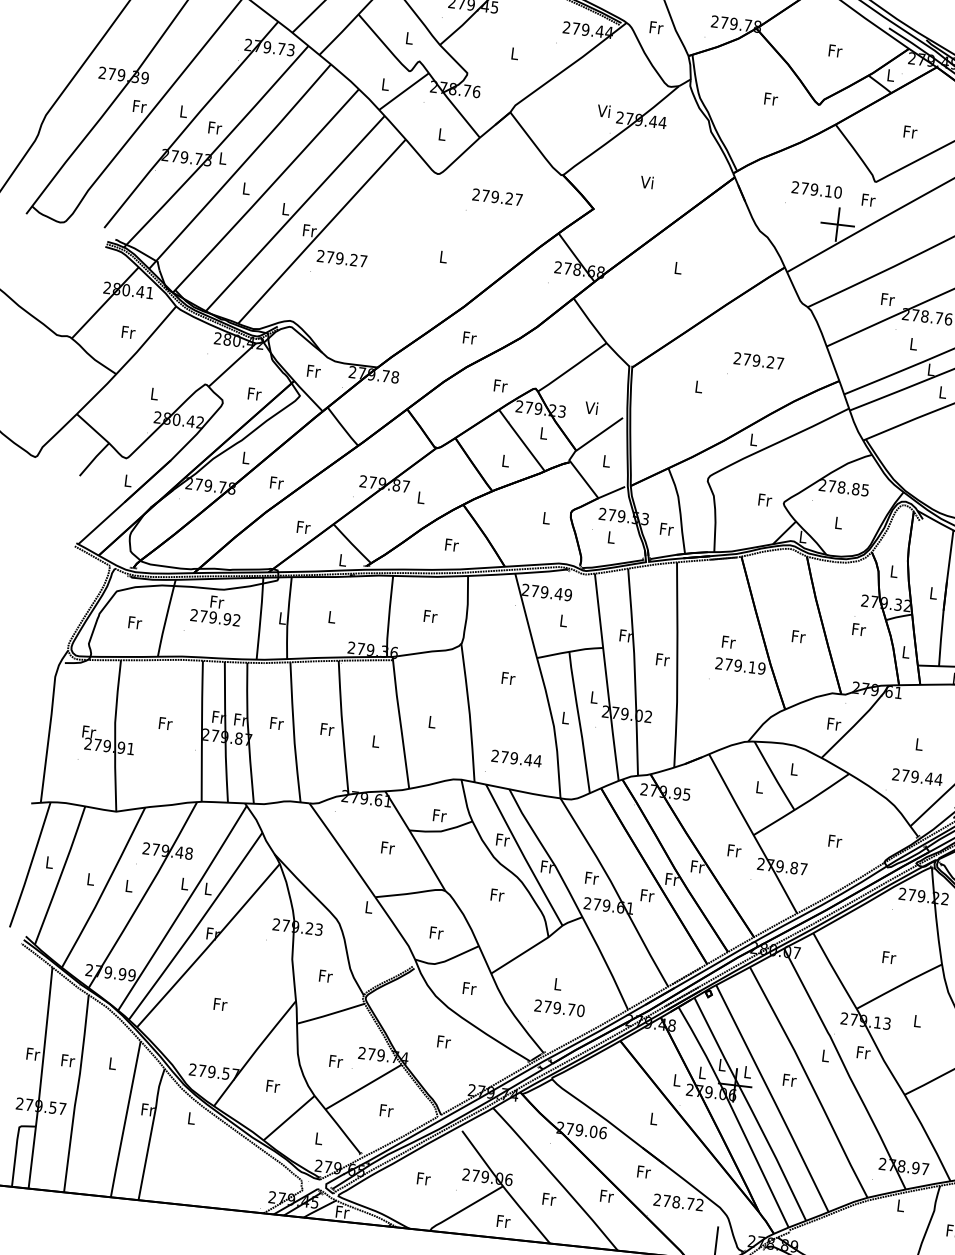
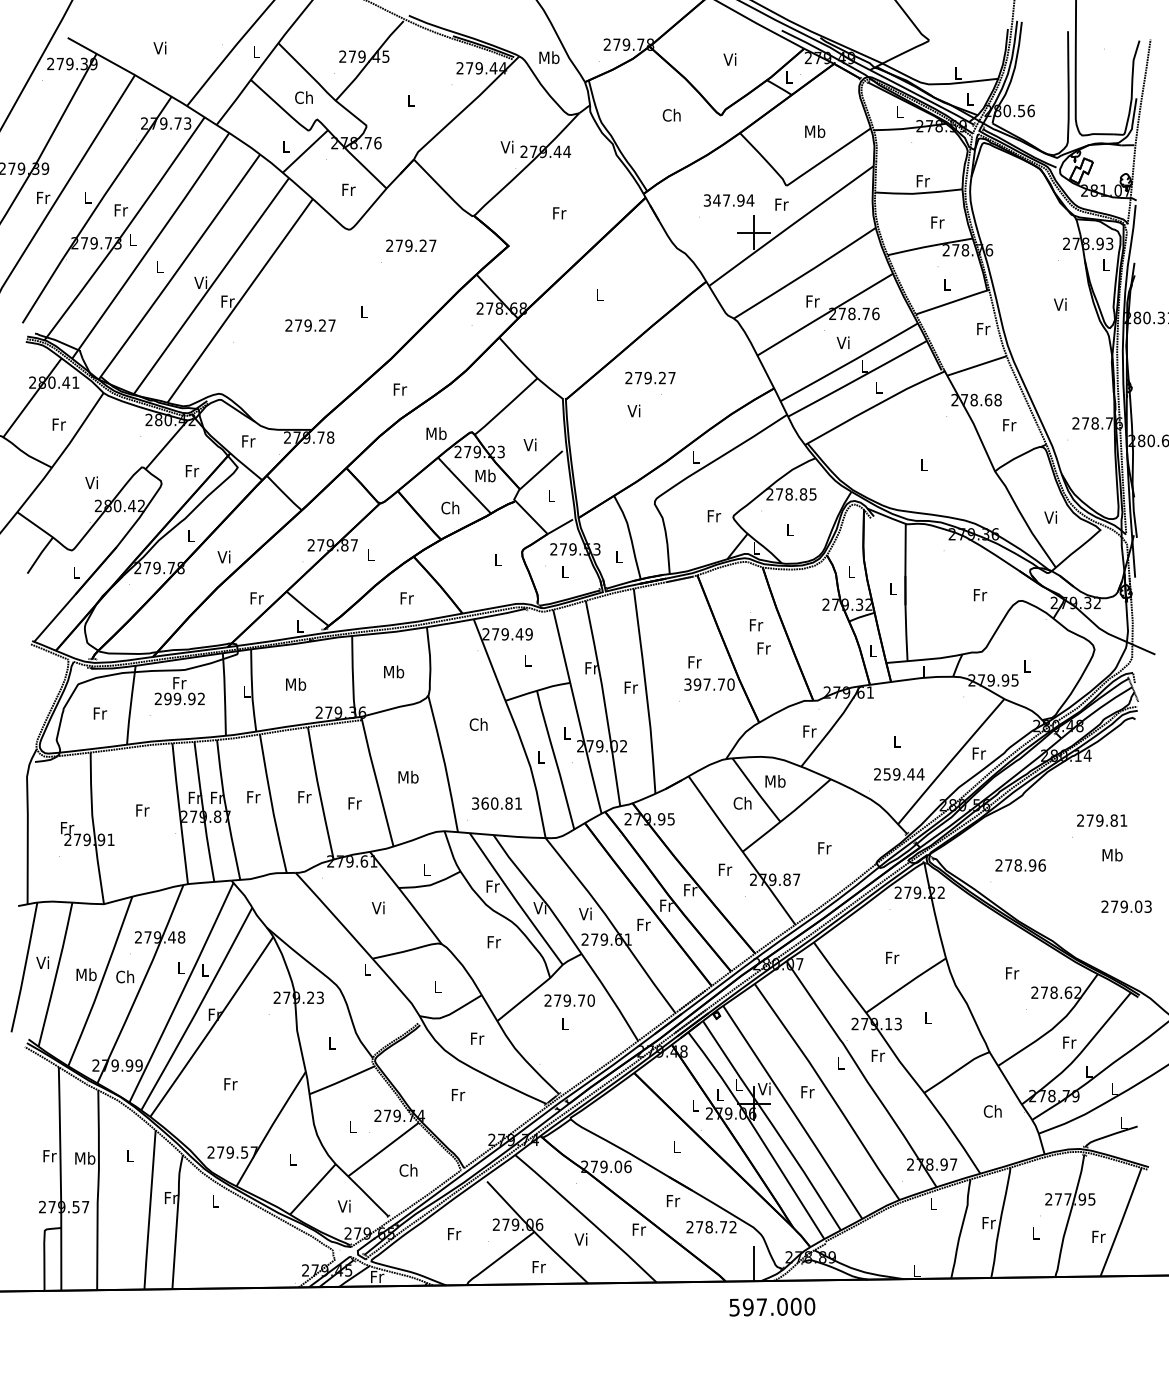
text: (656, 27) -> (549, 57), Fr -> Mb
text: (408, 38) -> (303, 97), L -> Ch
text: (834, 50) -> (730, 59), Fr -> Vi
text: (770, 98) -> (671, 114), Fr -> Ch
text: (910, 131) -> (815, 131), Fr -> Mb
text: (442, 134) -> (348, 189), L -> Fr
text: (647, 181) -> (559, 212), Vi -> Fr
text: (816, 189) -> (728, 200), 279.10 -> 347.94
text: (284, 208) -> (200, 282), L -> Vi
text: (342, 258) -> (310, 325), moved
text: (912, 343) -> (842, 342), L -> Vi
text: (758, 360) -> (650, 377), moved
text: (500, 385) -> (436, 433), Fr -> Mb
text: (697, 386) -> (633, 410), L -> Vi
text: (153, 393) -> (91, 482), L -> Vi
text: (543, 433) -> (485, 475), L -> Mb
text: (505, 460) -> (450, 507), L -> Ch
text: (276, 482) -> (224, 556), Fr -> Vi
text: (666, 529) -> (619, 557), Fr -> L
text: (203, 615) -> (167, 698), 279.92 -> 299.92
text: (430, 615) -> (394, 671), Fr -> Mb
text: (332, 617) -> (296, 684), L -> Mb
text: (859, 626) -> (756, 621), moved
text: (740, 665) -> (709, 684), 279.19 -> 397.70
text: (507, 678) -> (478, 724), Fr -> Ch
text: (432, 721) -> (408, 776), L -> Mb
text: (375, 741) -> (354, 803), L -> Fr
text: (517, 758) -> (497, 803), 279.44 -> 360.81
text: (794, 769) -> (775, 781), L -> Mb
text: (904, 775) -> (886, 774), 279.44 -> 259.44
text: (759, 786) -> (742, 802), L -> Ch
text: (440, 815) -> (427, 869), Fr -> L
text: (387, 847) -> (378, 907), Fr -> Vi
text: (48, 862) -> (42, 962), L -> Vi
text: (547, 866) -> (540, 907), Fr -> Vi
text: (592, 877) -> (586, 913), Fr -> Vi
text: (90, 879) -> (86, 974), L -> Mb
text: (129, 885) -> (125, 976), L -> Ch
text: (436, 933) -> (437, 987), Fr -> L
text: (325, 976) -> (332, 1043), Fr -> L
text: (559, 1008) -> (569, 1000), moved
text: (68, 1060) -> (85, 1158), Fr -> Mb
text: (335, 1061) -> (352, 1127), Fr -> L
text: (746, 1071) -> (763, 1088), L -> Vi
text: (272, 1086) -> (292, 1159), Fr -> L
text: (385, 1109) -> (408, 1169), Fr -> Ch
text: (317, 1138) -> (343, 1206), L -> Vi
text: (548, 1199) -> (581, 1239), Fr -> Vi

